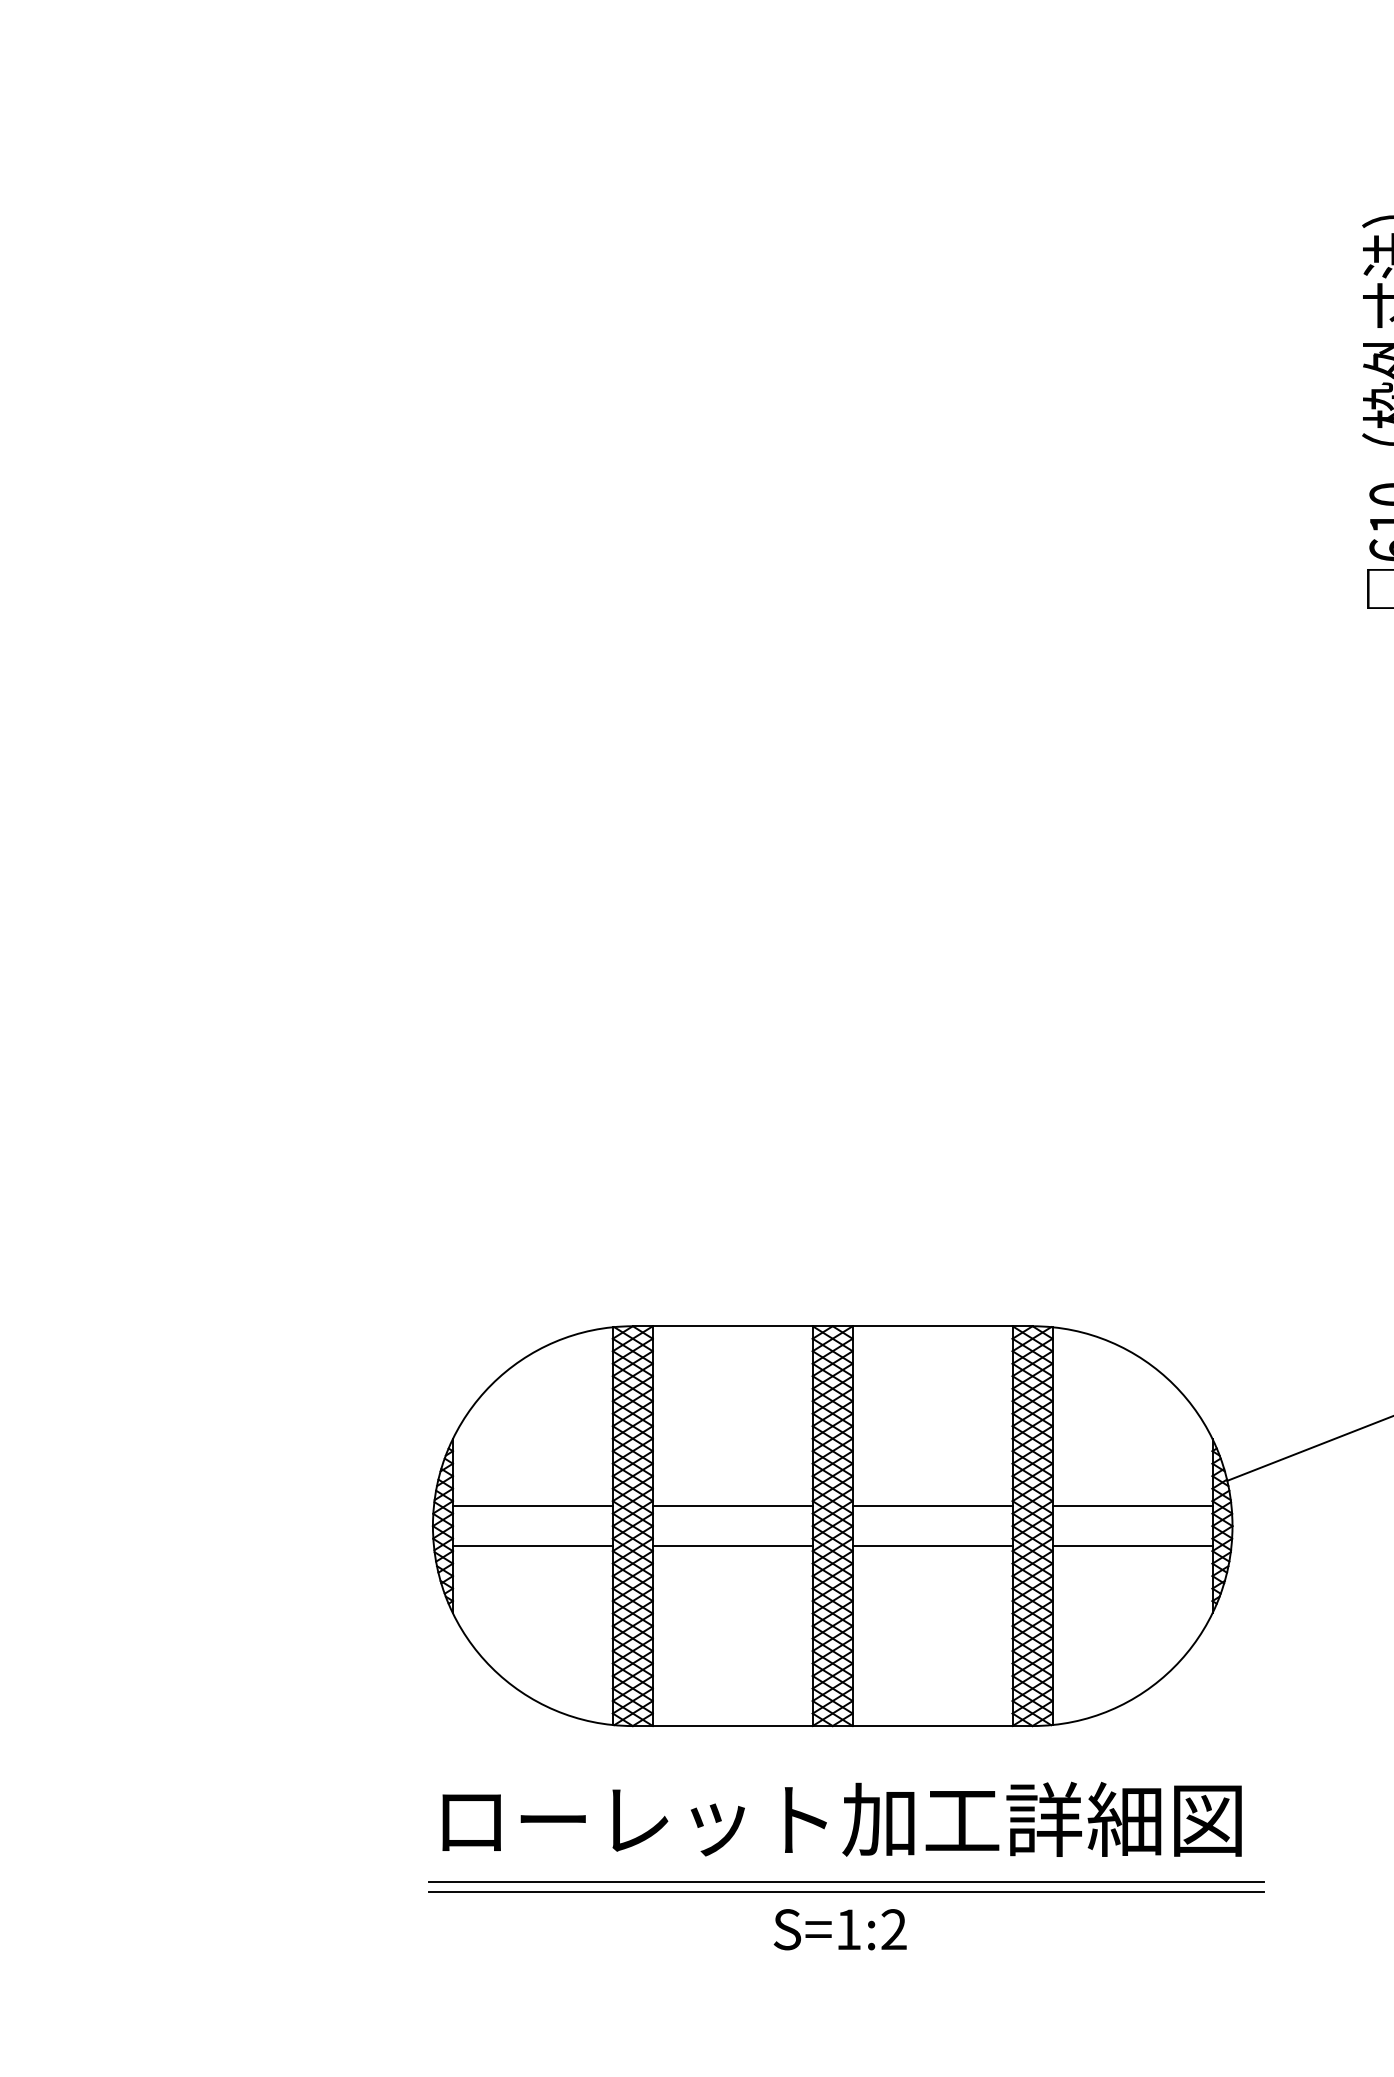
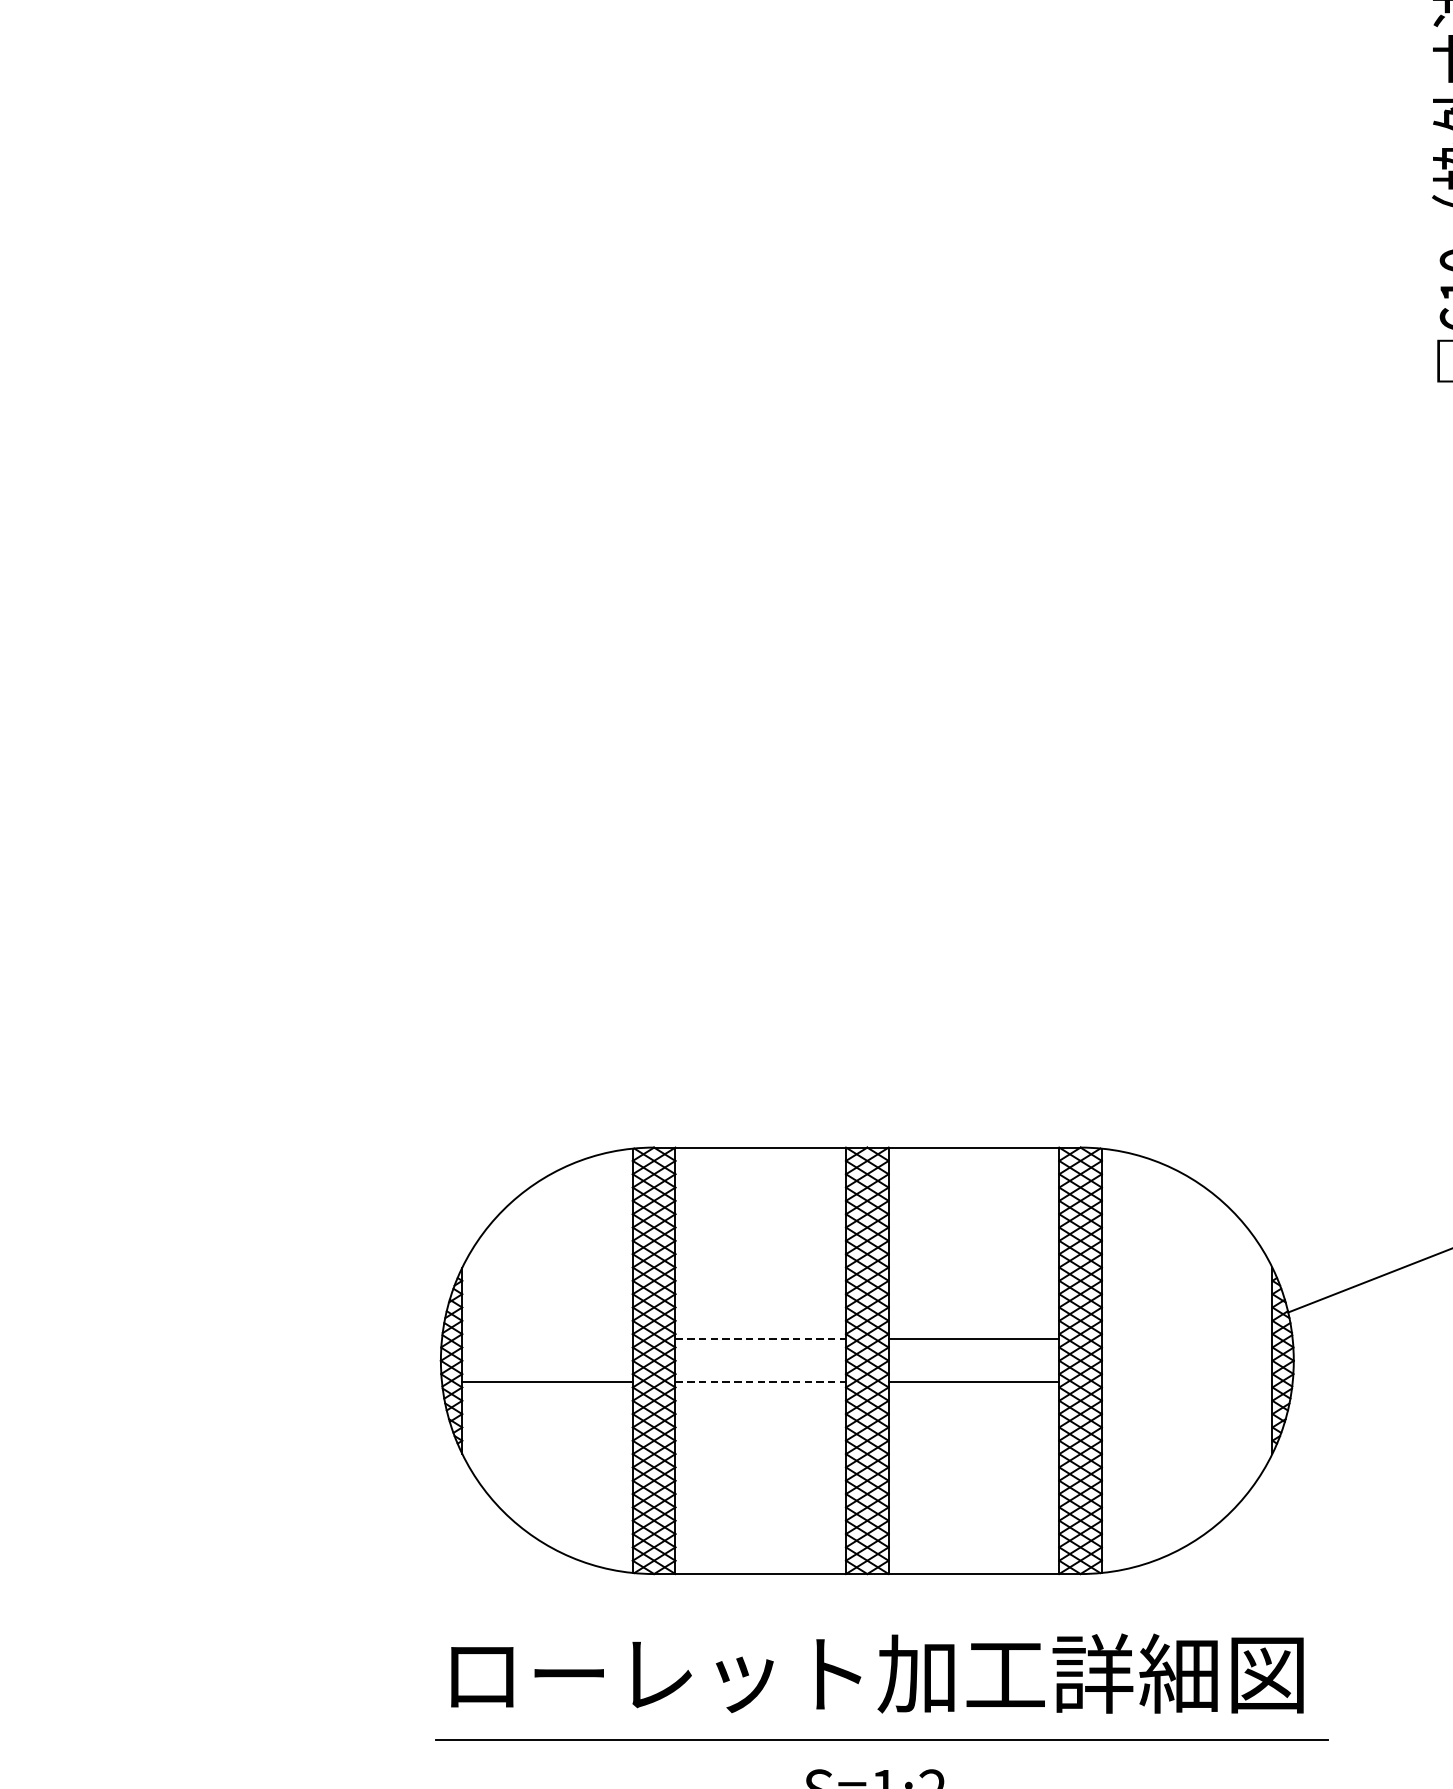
line: (532, 1506) -> (547, 1339), removed
line: (732, 1506) -> (760, 1339), solid -> dashed
line: (1132, 1506) -> (1187, 1339), removed
line: (732, 1546) -> (760, 1382), solid -> dashed
line: (1132, 1546) -> (1187, 1382), removed
line: (846, 1891) -> (882, 1750), removed

